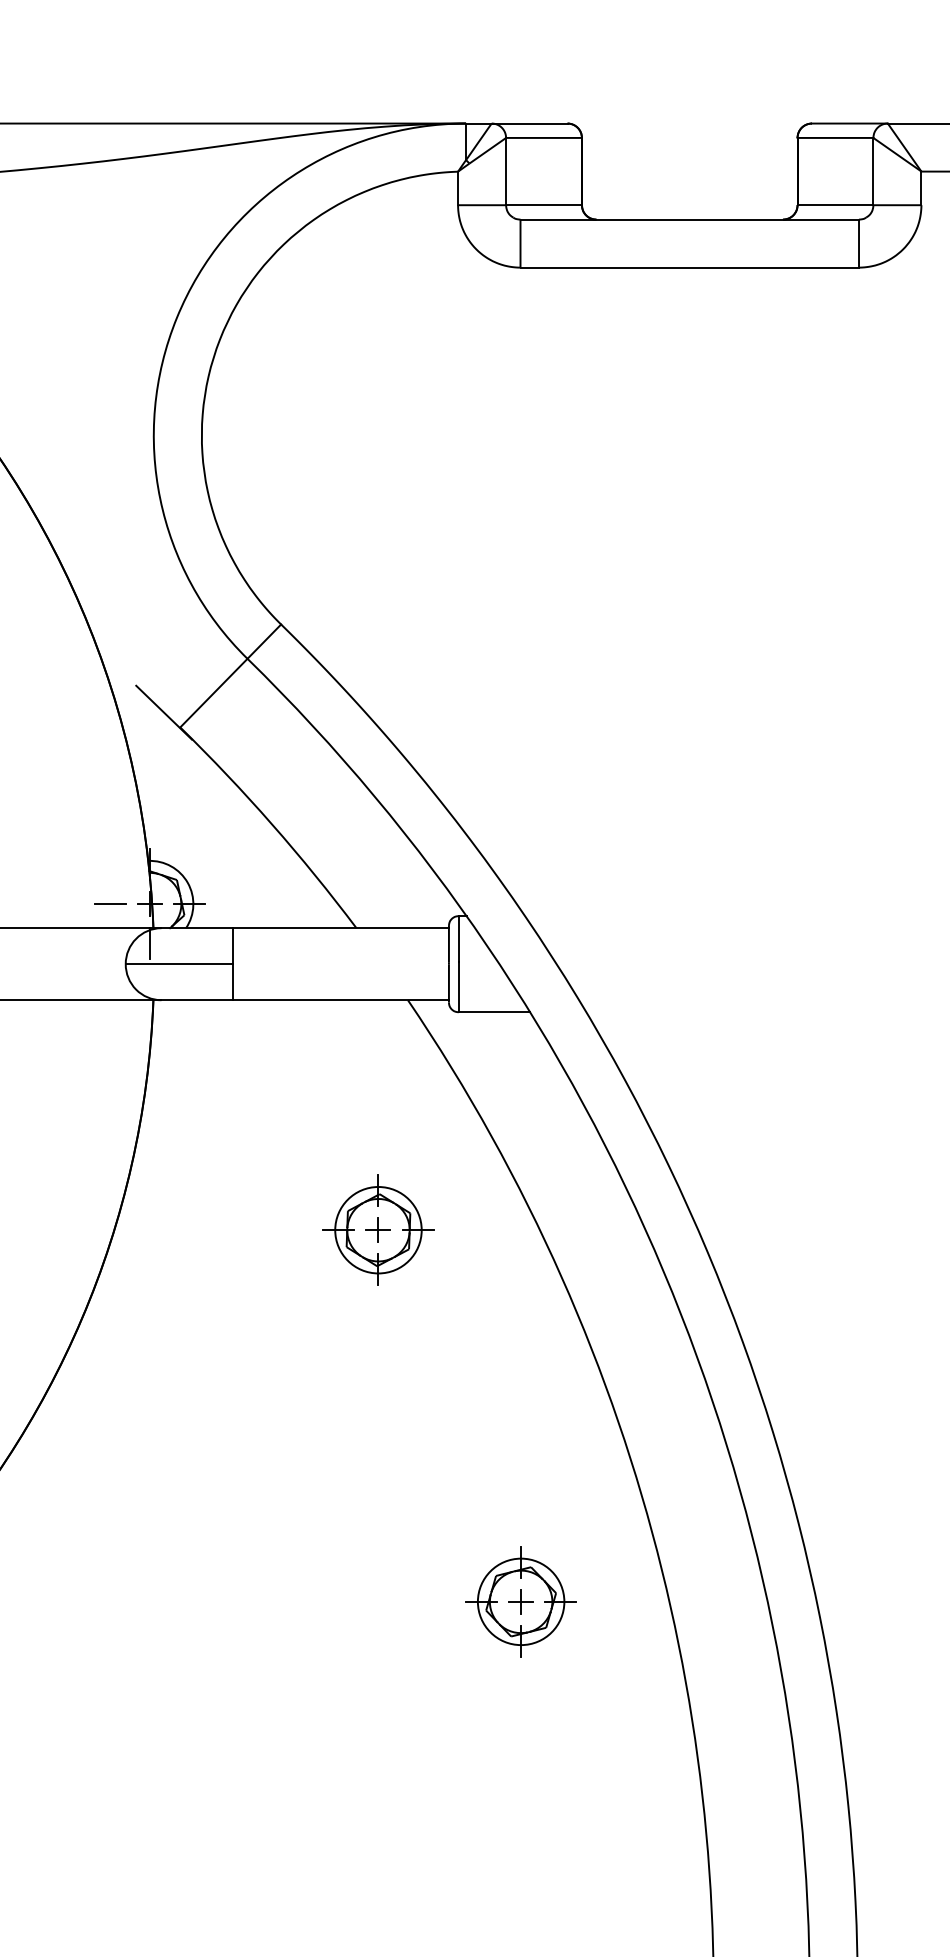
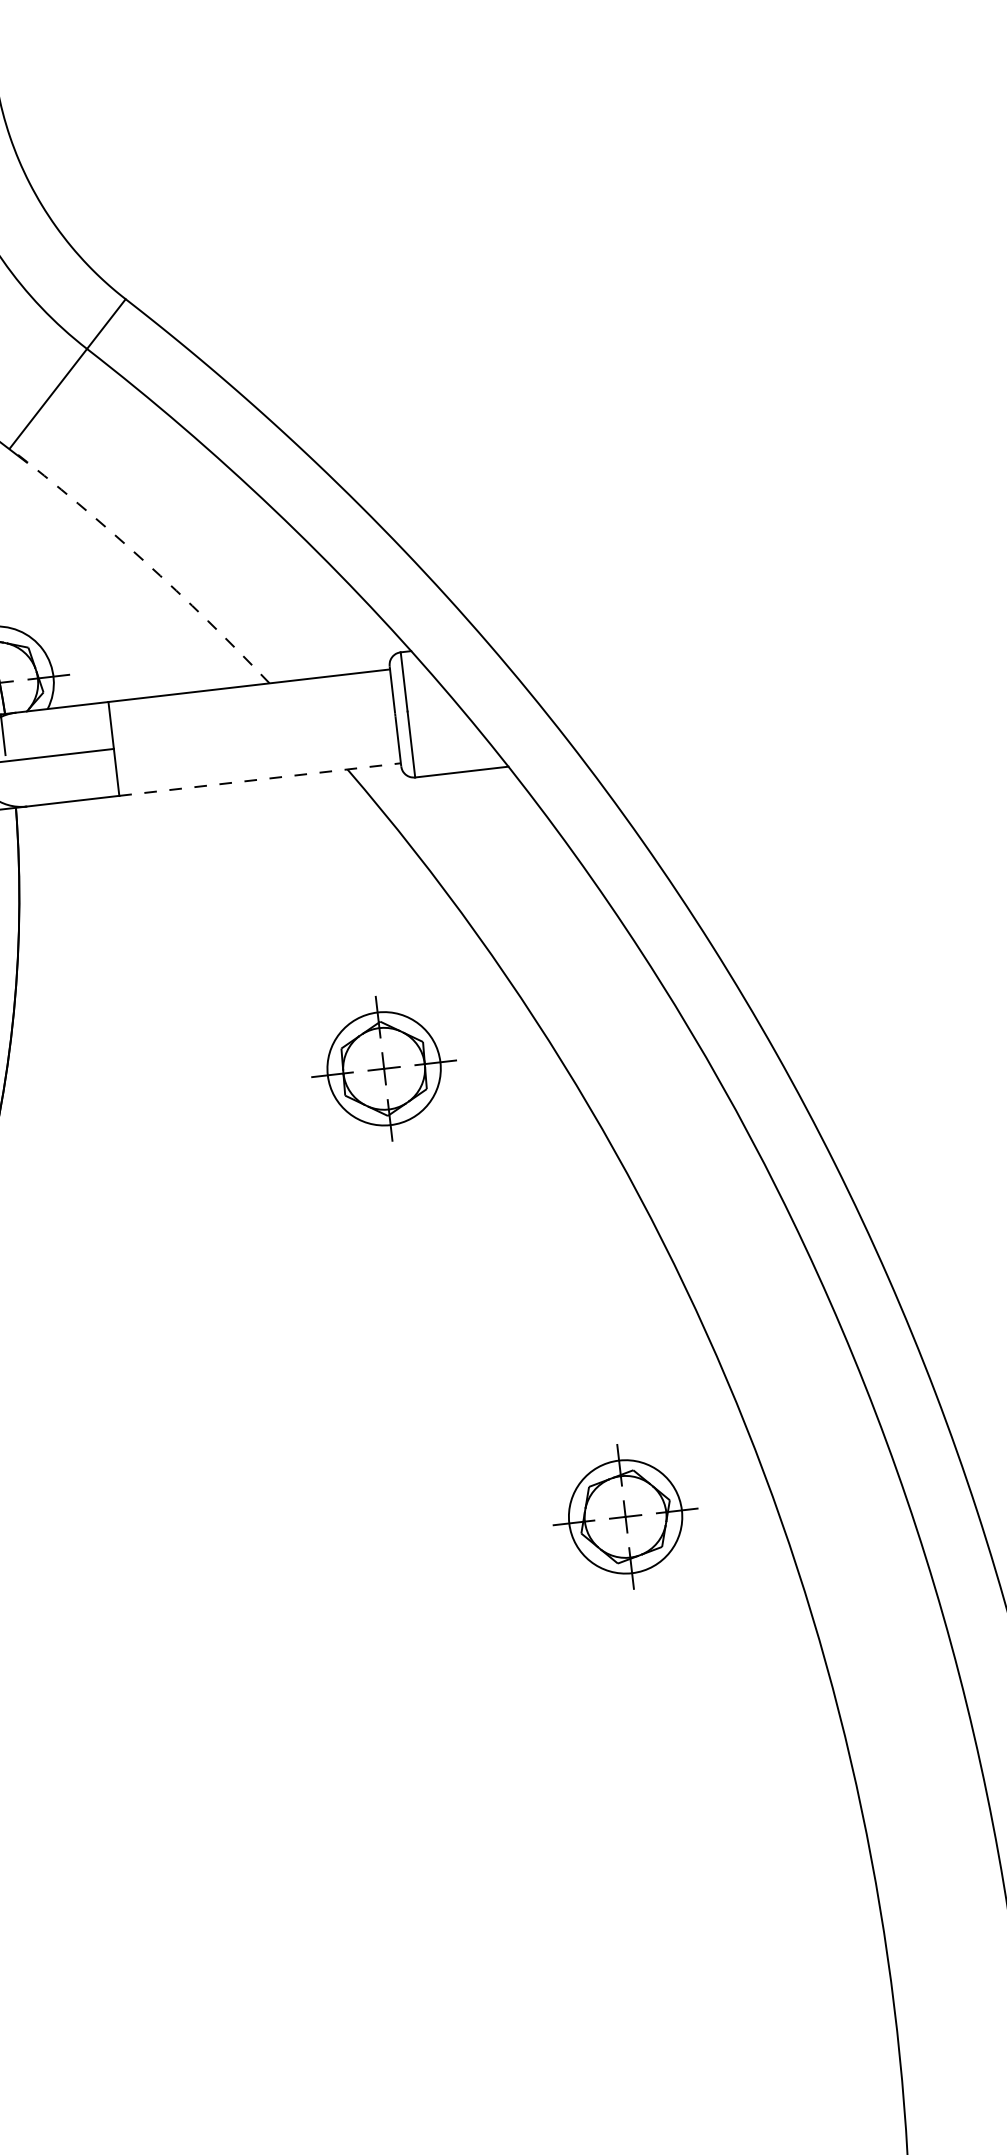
arc: (272, 824) -> (144, 560), solid -> dashed
line: (341, 1000) -> (260, 779), solid -> dashed
part: (378, 1229) -> (384, 1067), moved
part: (520, 1601) -> (624, 1516), moved

